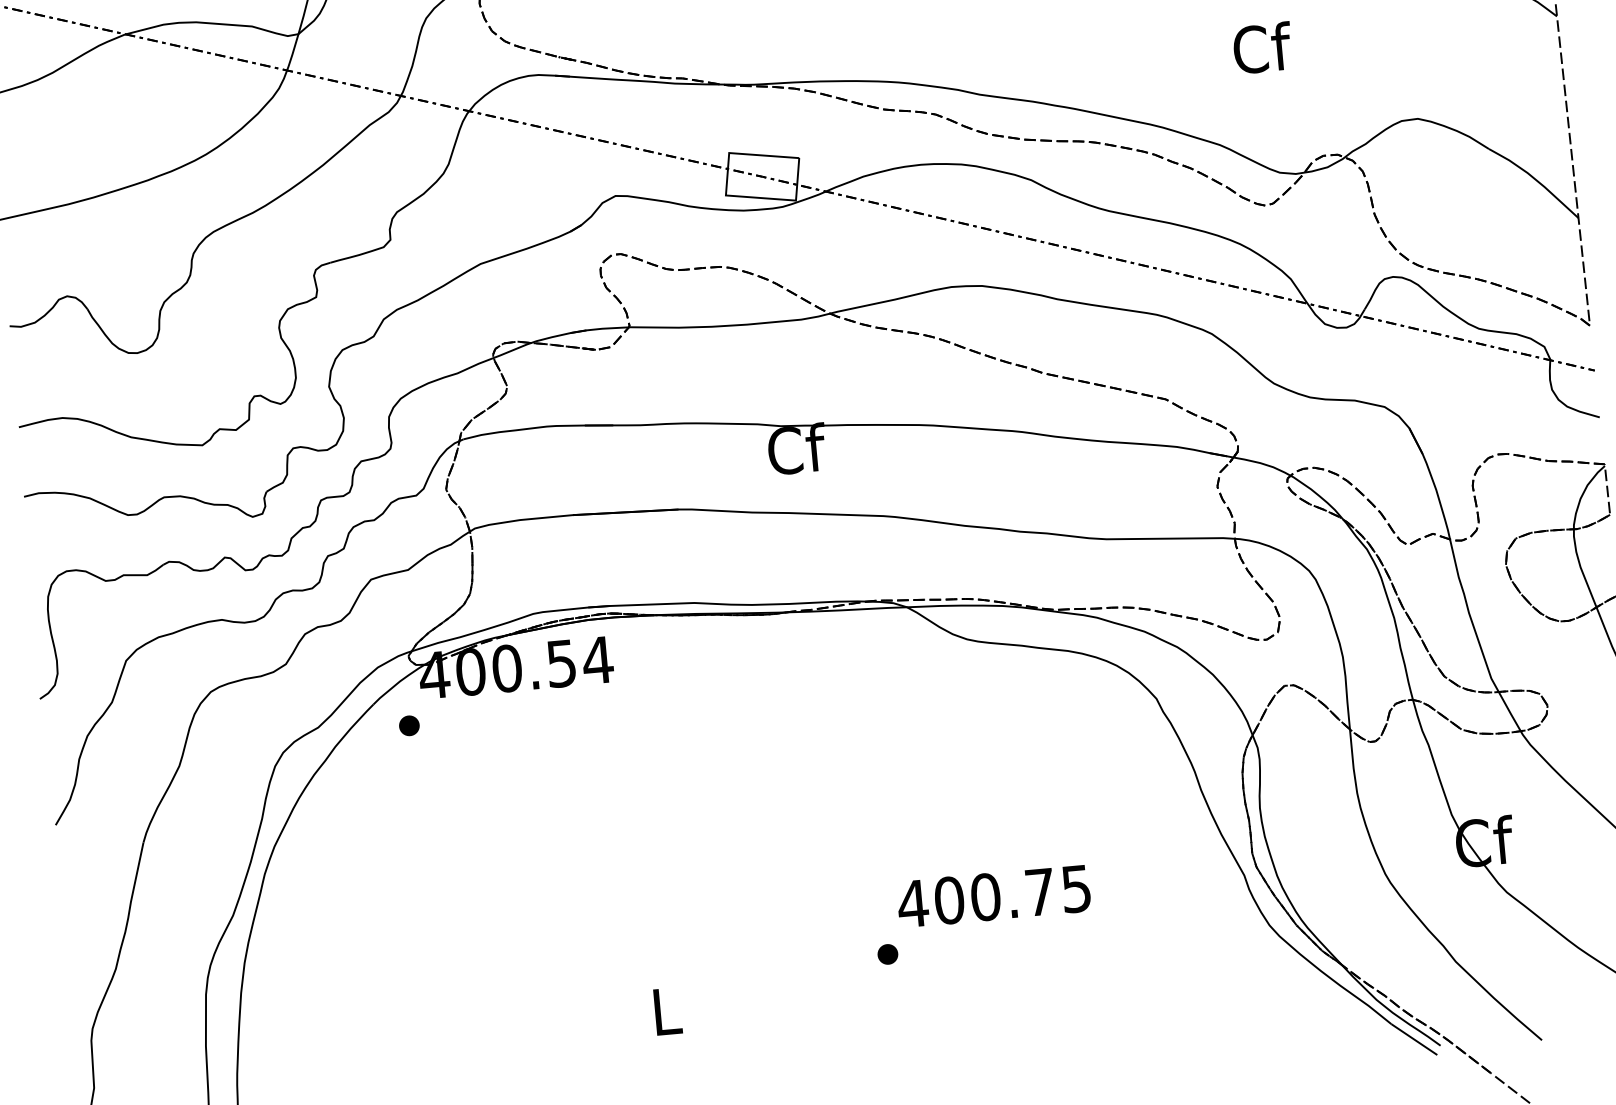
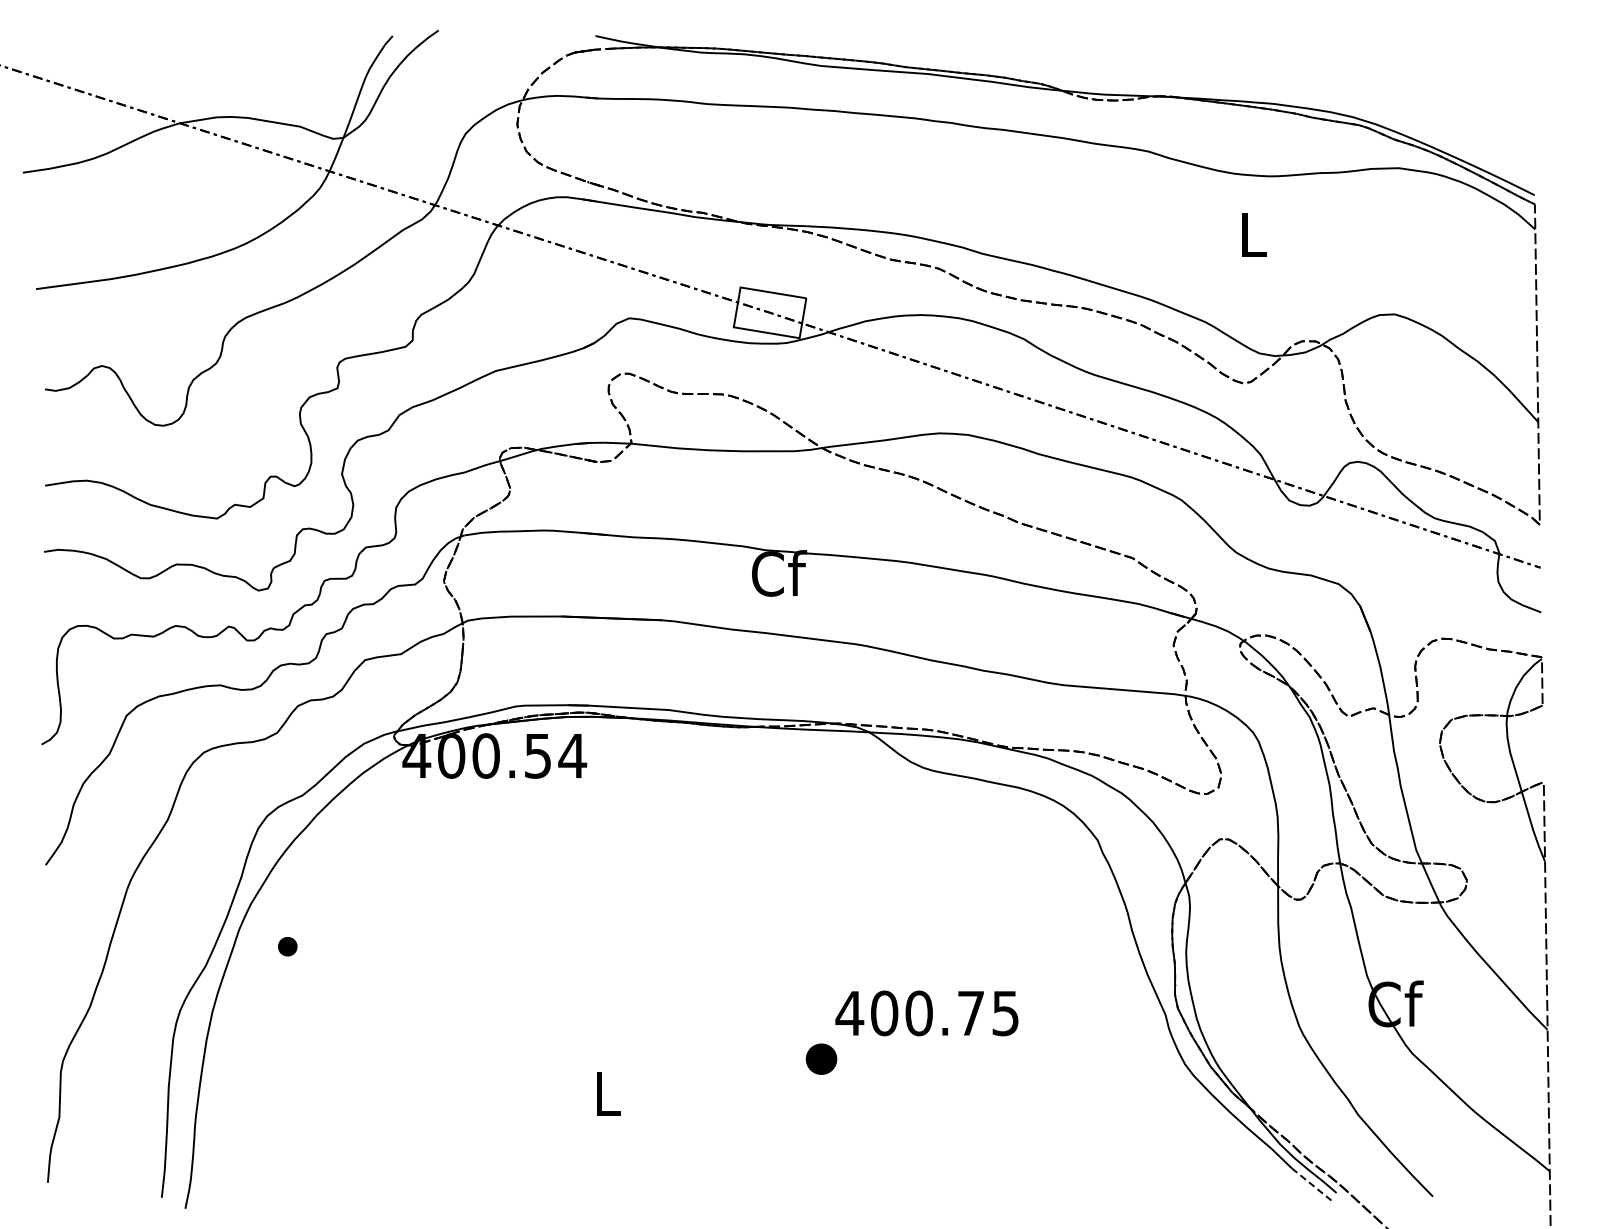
text: (1261, 47) -> (1253, 233), Cf -> L
part: (409, 725) -> (287, 946), moved
part: (887, 953) -> (821, 1058), size x1.6
line: (1414, 1040) -> (1312, 1185), solid -> dashed

